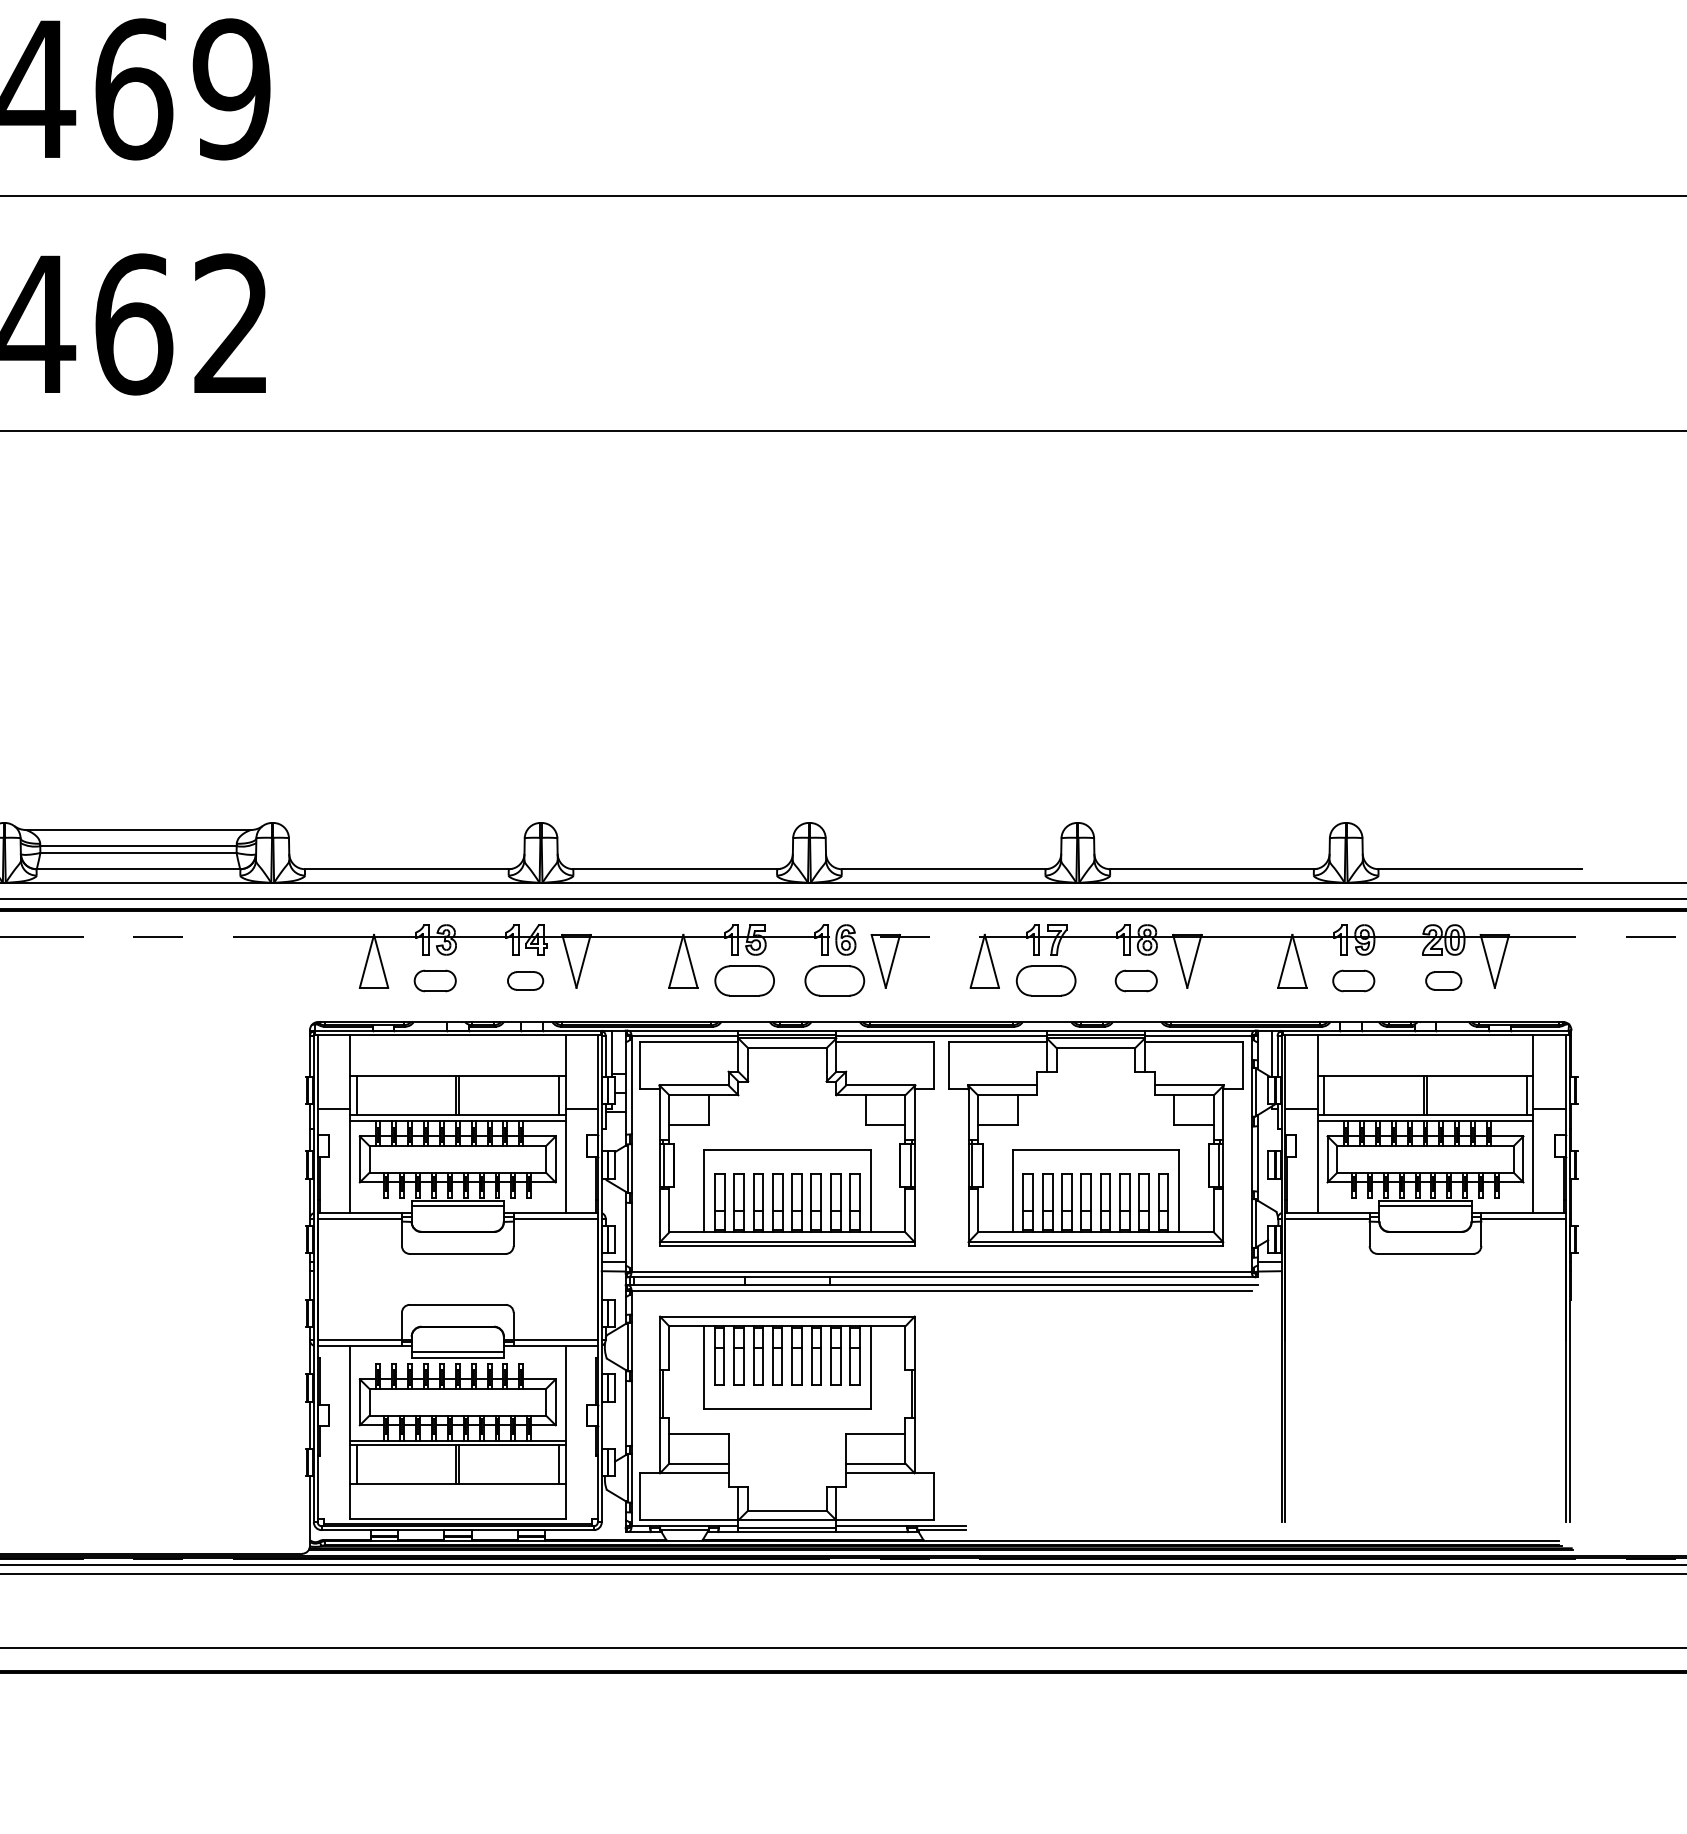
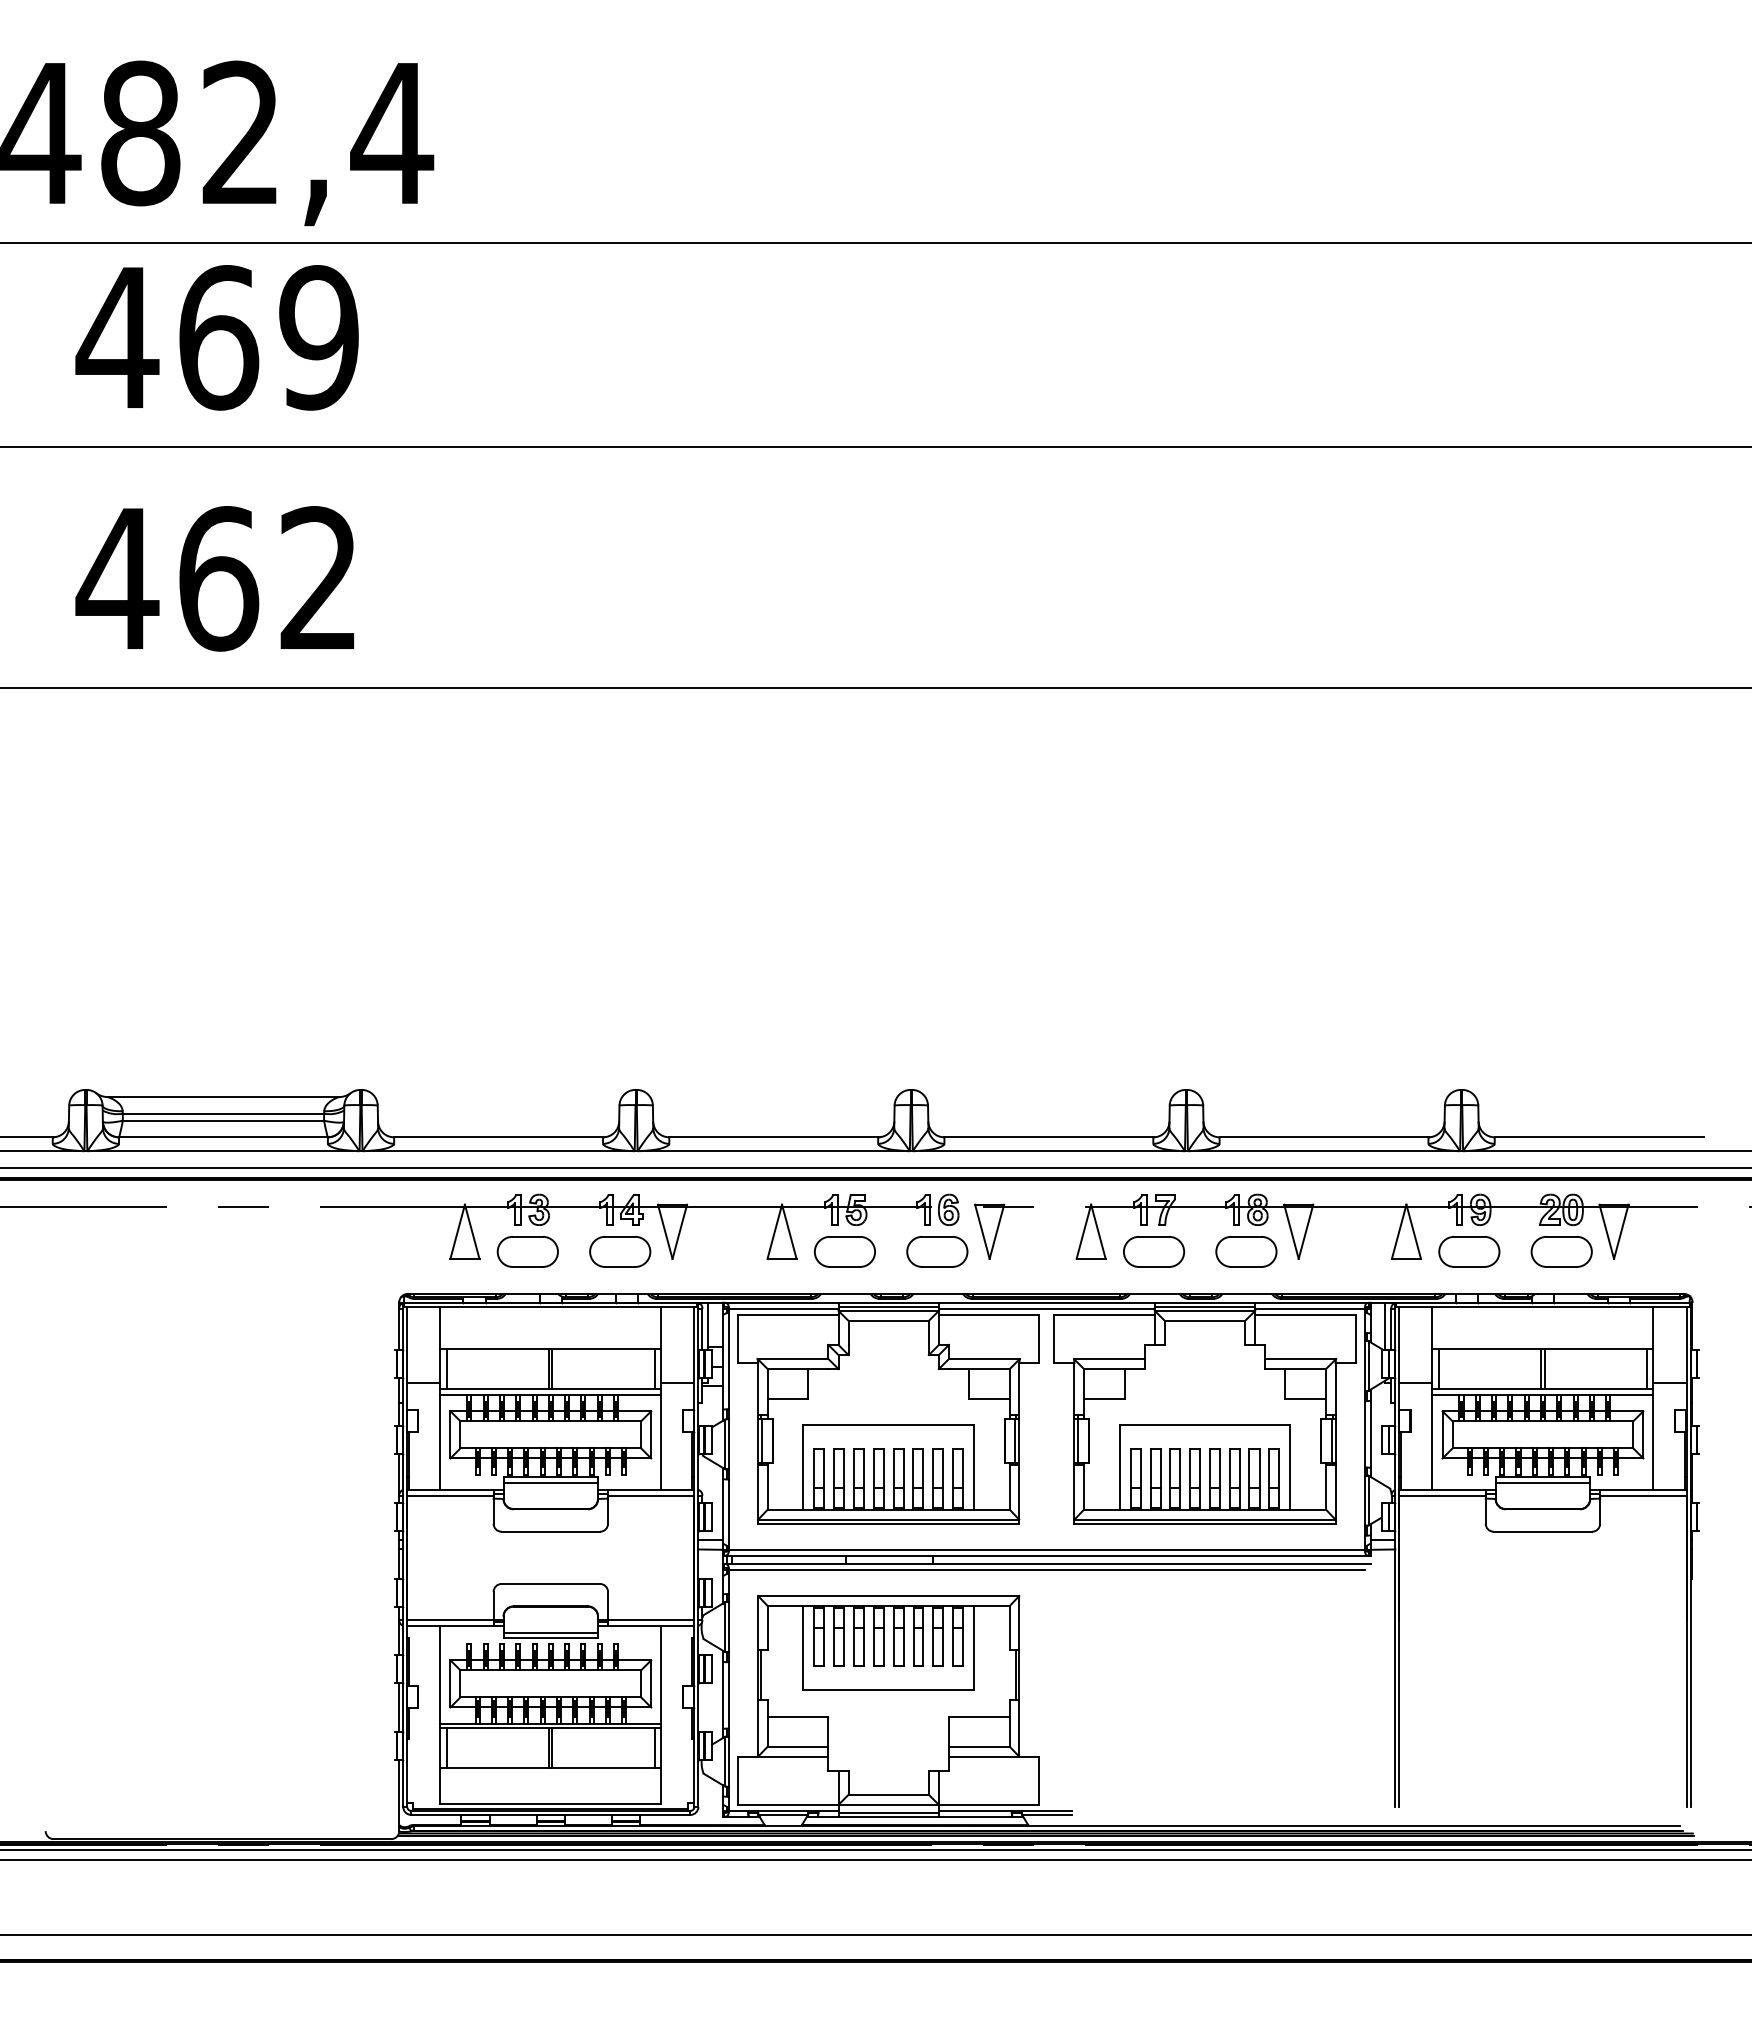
part: (435, 980) -> (527, 1251), size x1.43
part: (525, 980) -> (620, 1251), size x1.67
part: (1136, 980) -> (1246, 1251), size x1.43
part: (1353, 980) -> (1469, 1251), size x1.43
part: (1443, 980) -> (1561, 1251), size x1.67

